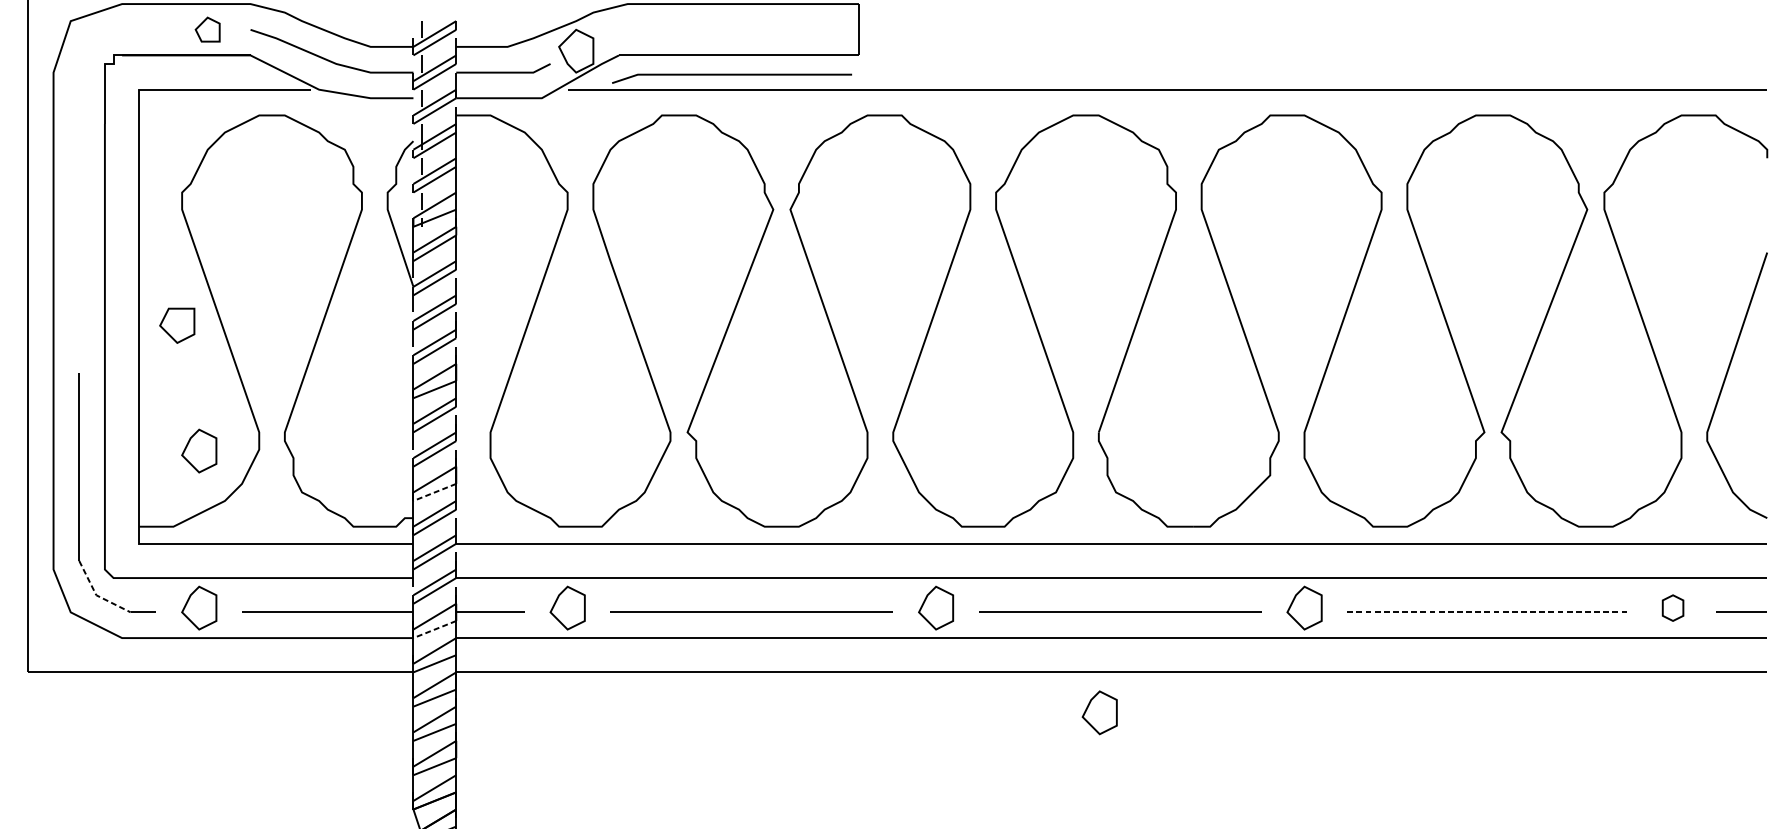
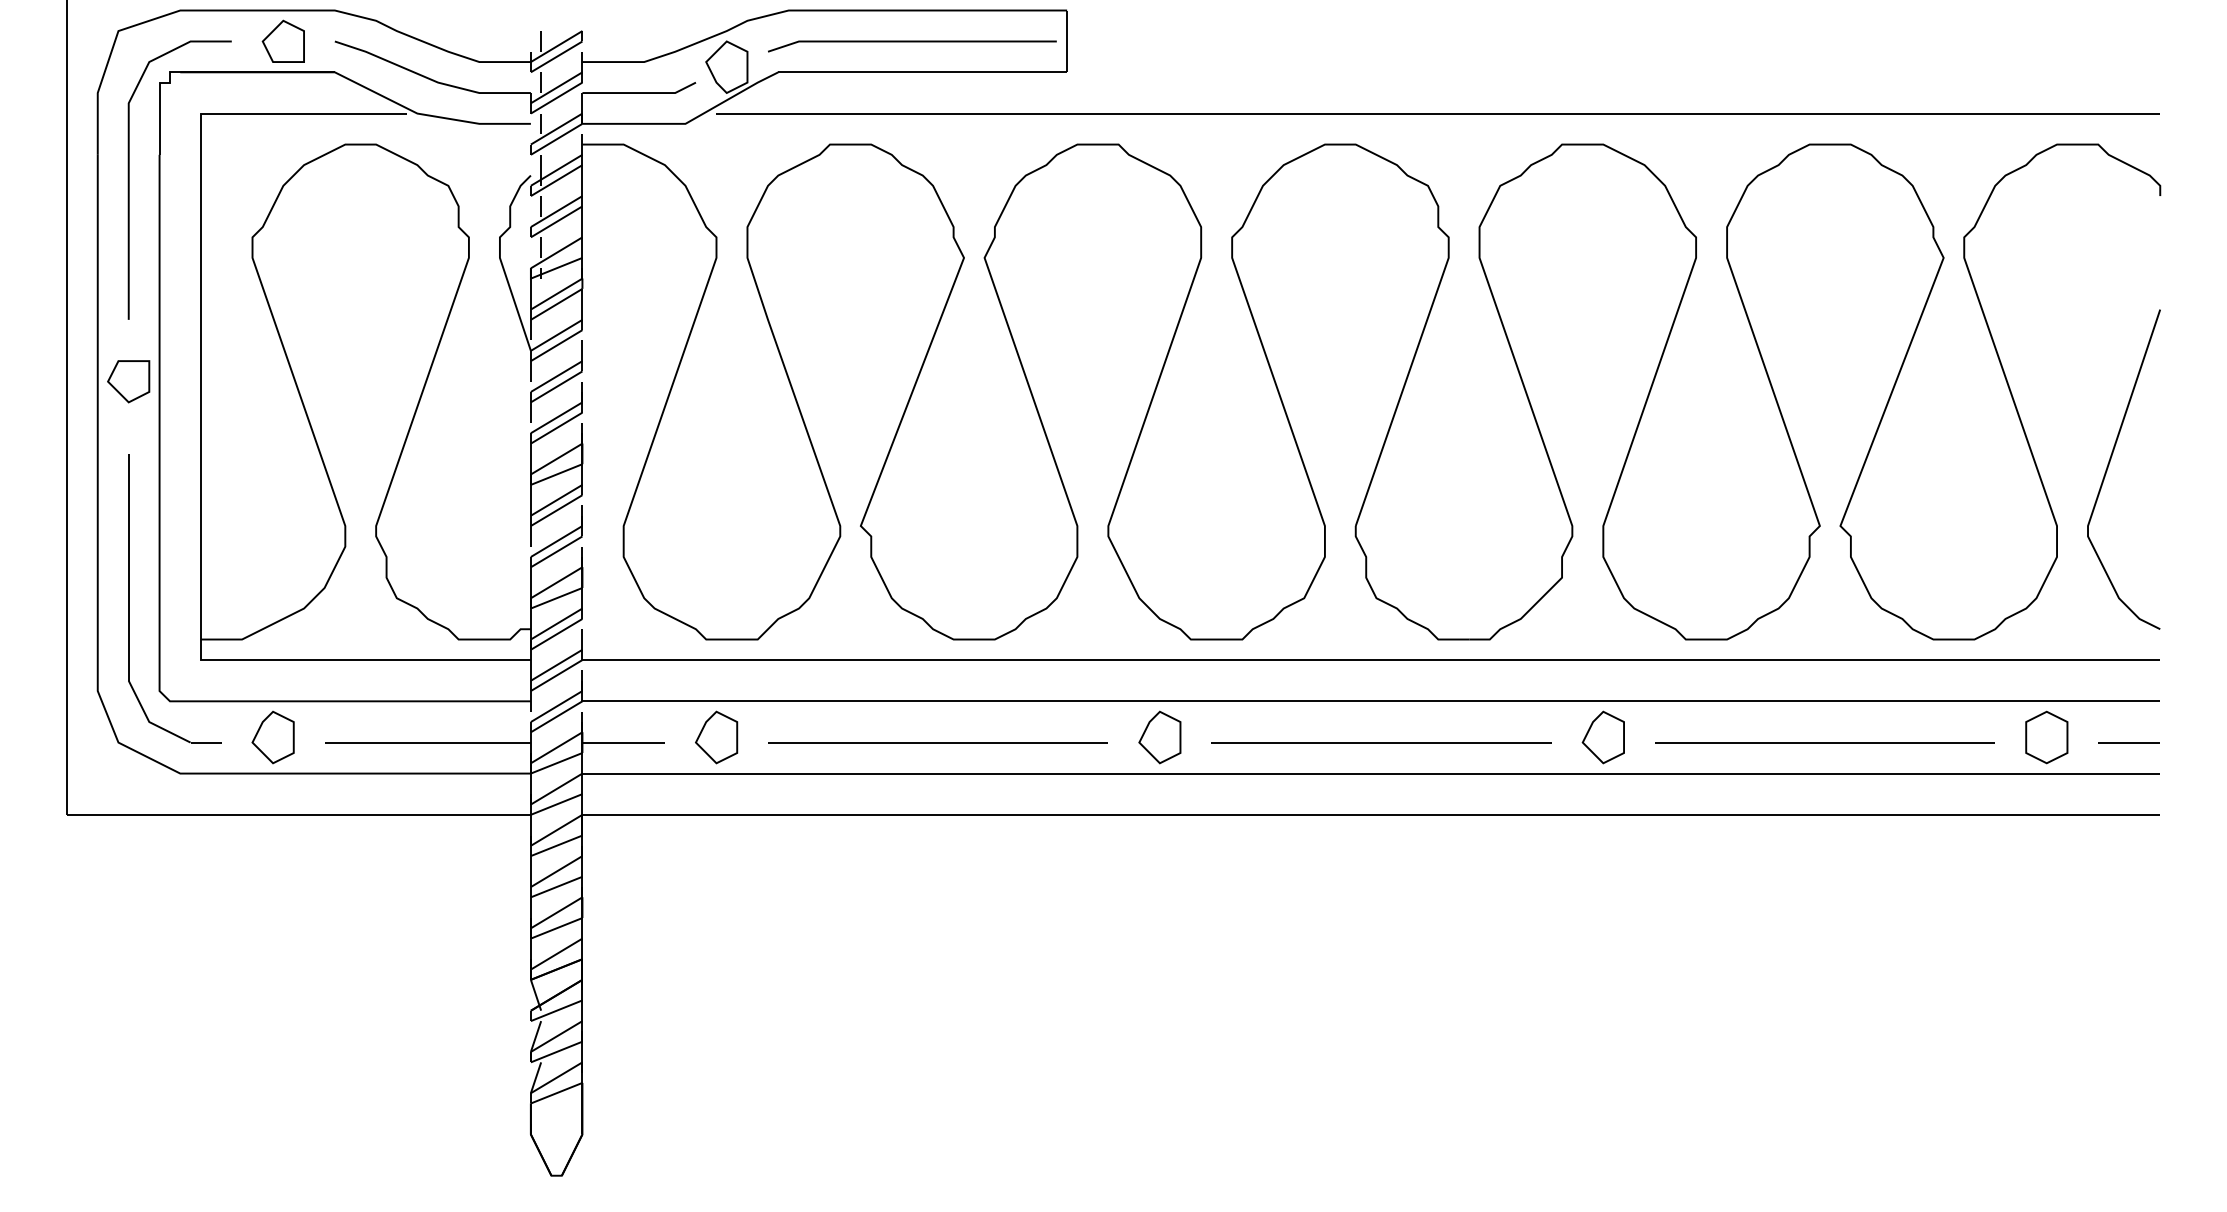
part: (207, 28) -> (282, 40), size x1.43
line: (732, 75) -> (912, 42), moved
line: (79, 144) -> (129, 179), added
part: (177, 325) -> (128, 381), moved
part: (198, 451) -> (272, 548), removed
line: (434, 492) -> (556, 598), dashed -> solid
line: (96, 595) -> (149, 722), dashed -> solid
part: (1672, 608) -> (2046, 737), size x1.67
line: (1489, 612) -> (1825, 742), dashed -> solid
line: (434, 629) -> (556, 763), dashed -> solid
part: (1099, 712) -> (1356, 863), removed

